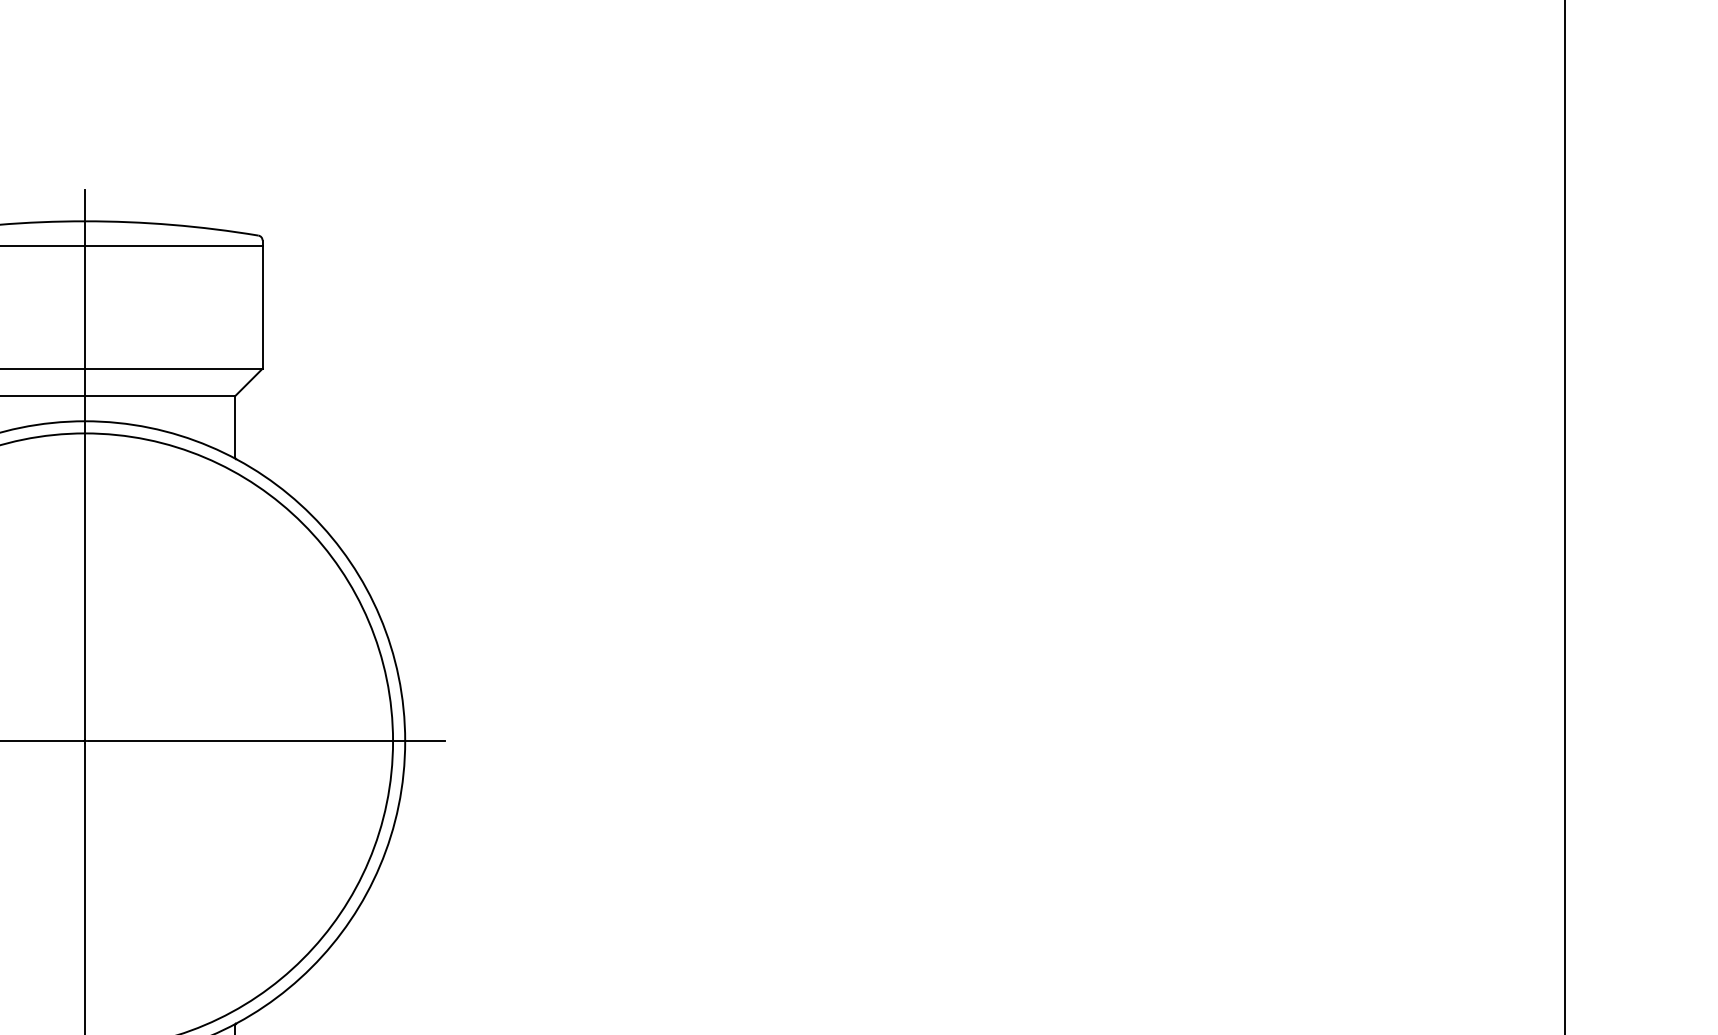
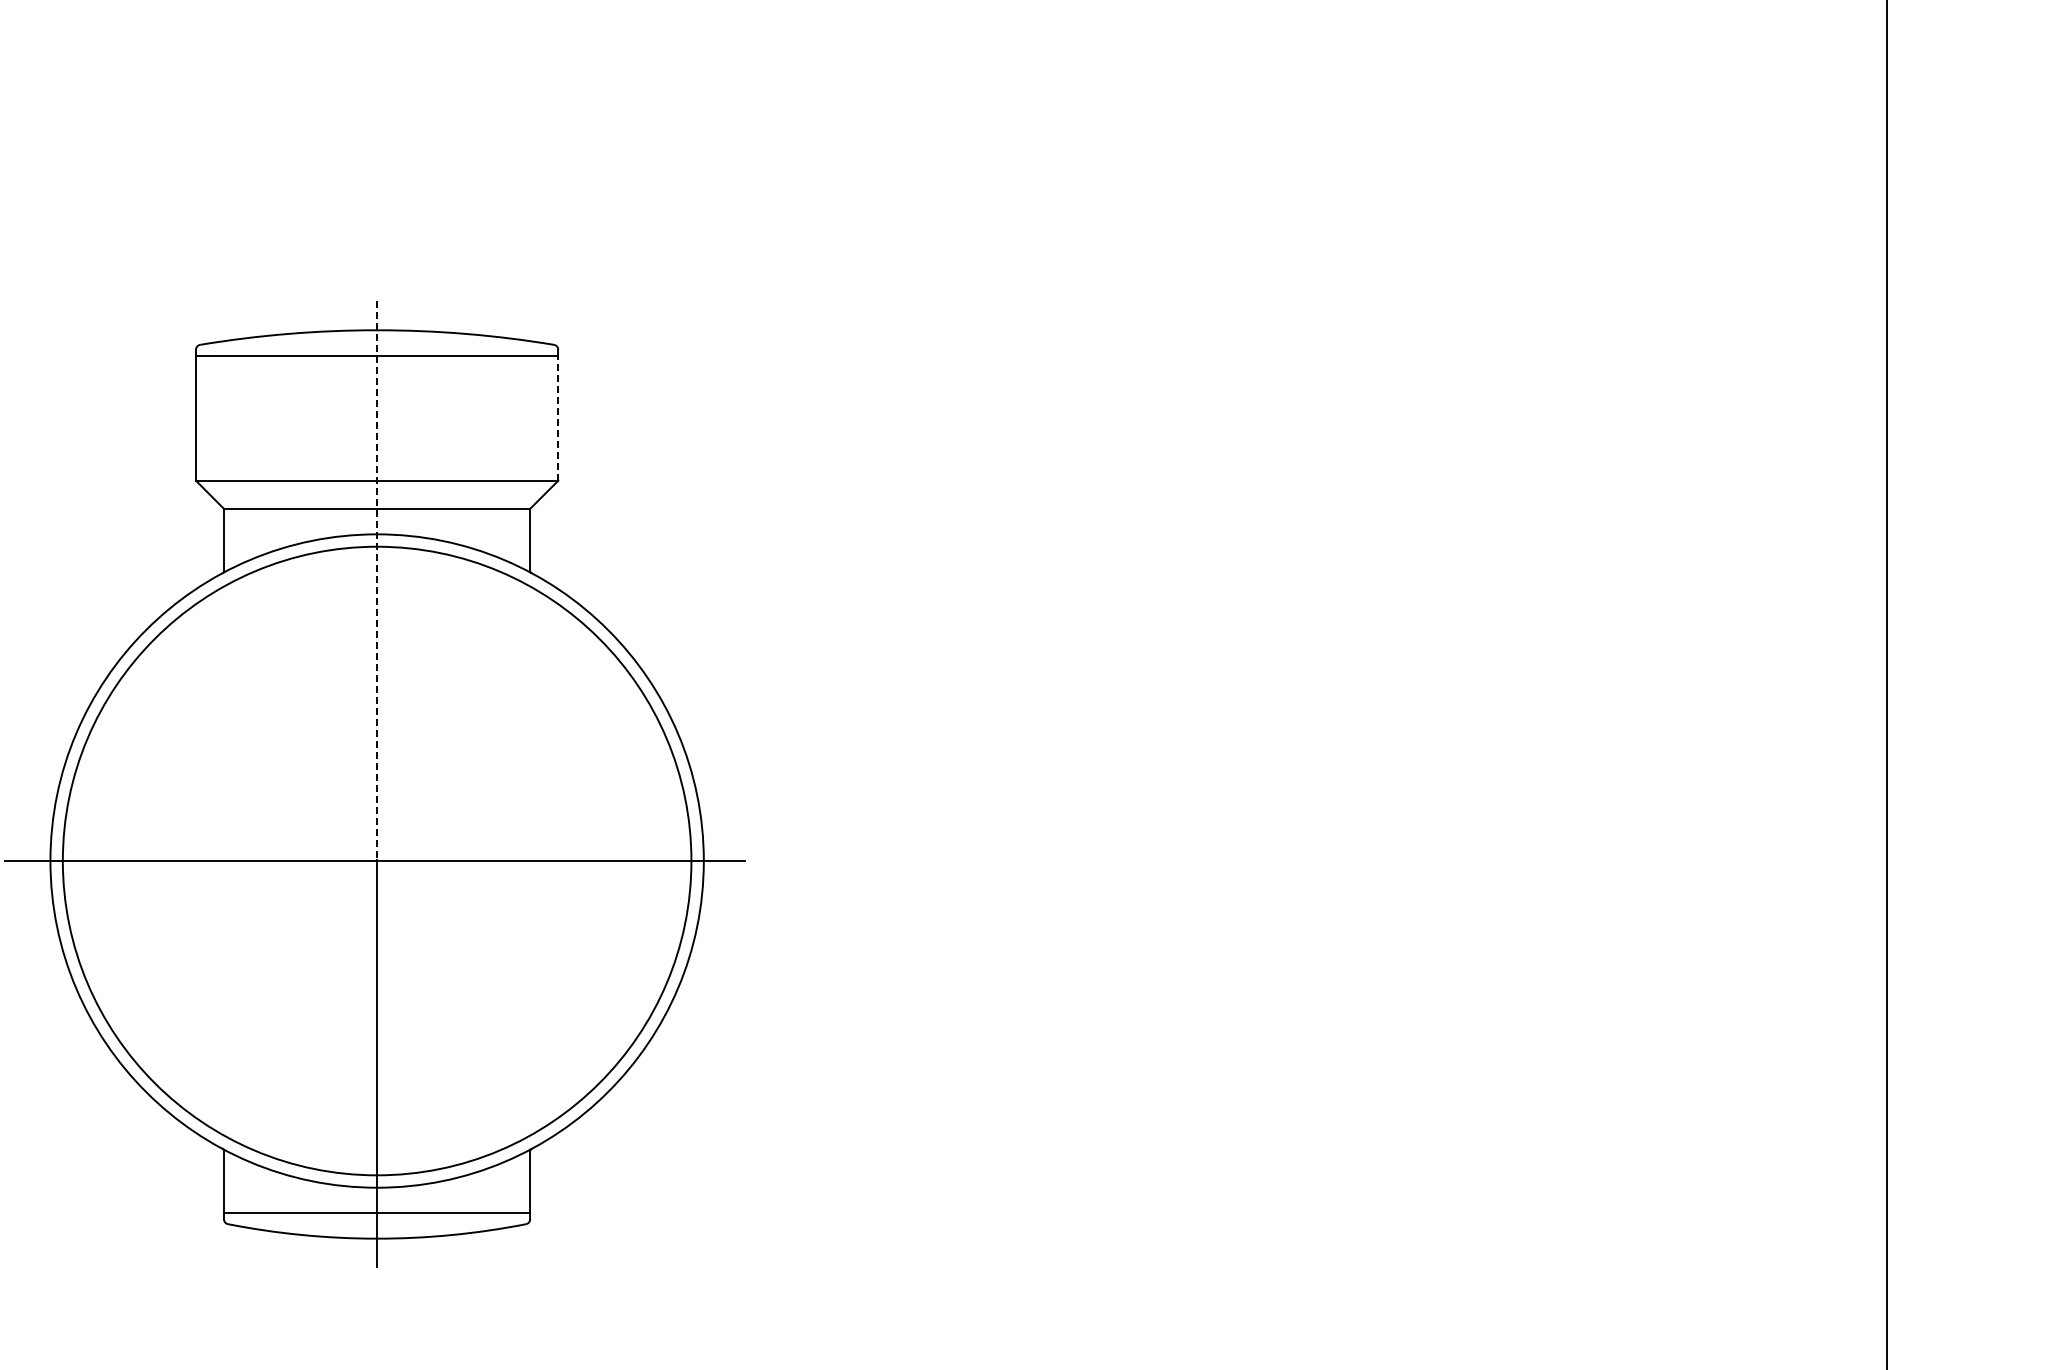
line: (262, 306) -> (558, 417), solid -> dashed
line: (85, 464) -> (377, 578), solid -> dashed

